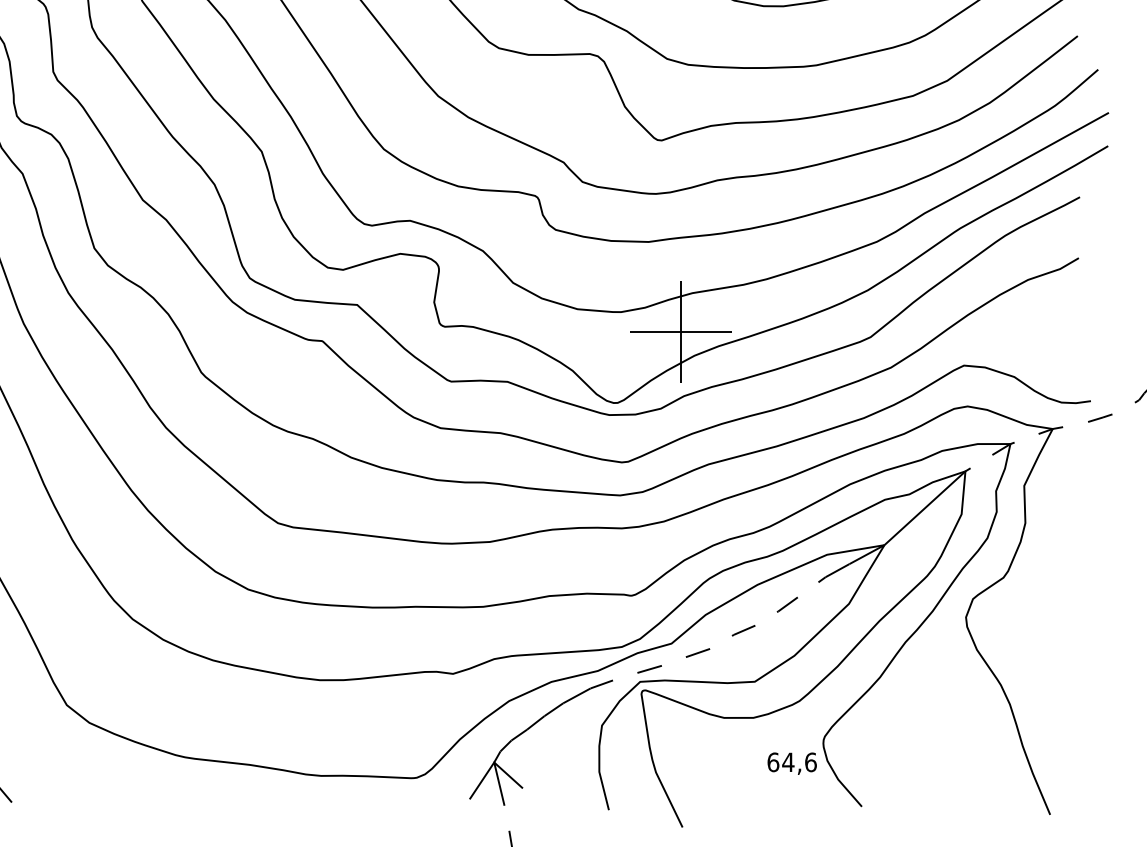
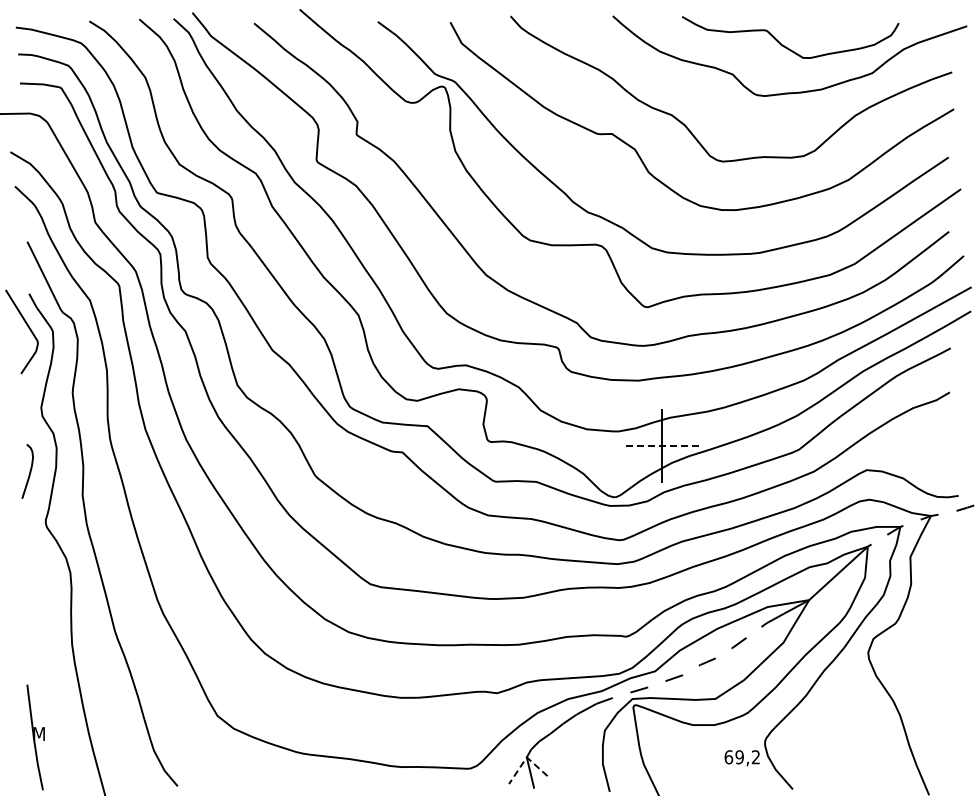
line: (681, 331) -> (662, 445), solid -> dashed
text: (799, 762) -> (747, 757), 64,6 -> 69,2
line: (492, 764) -> (525, 758), solid -> dashed

